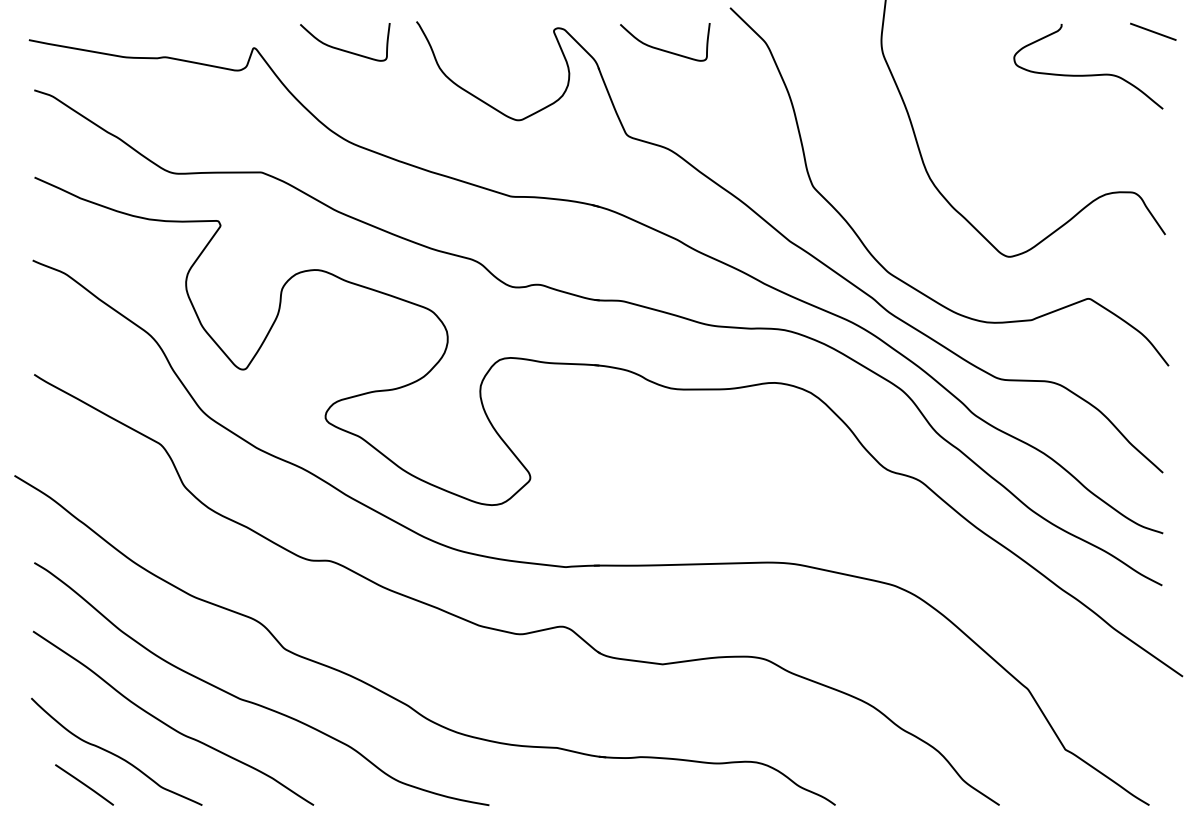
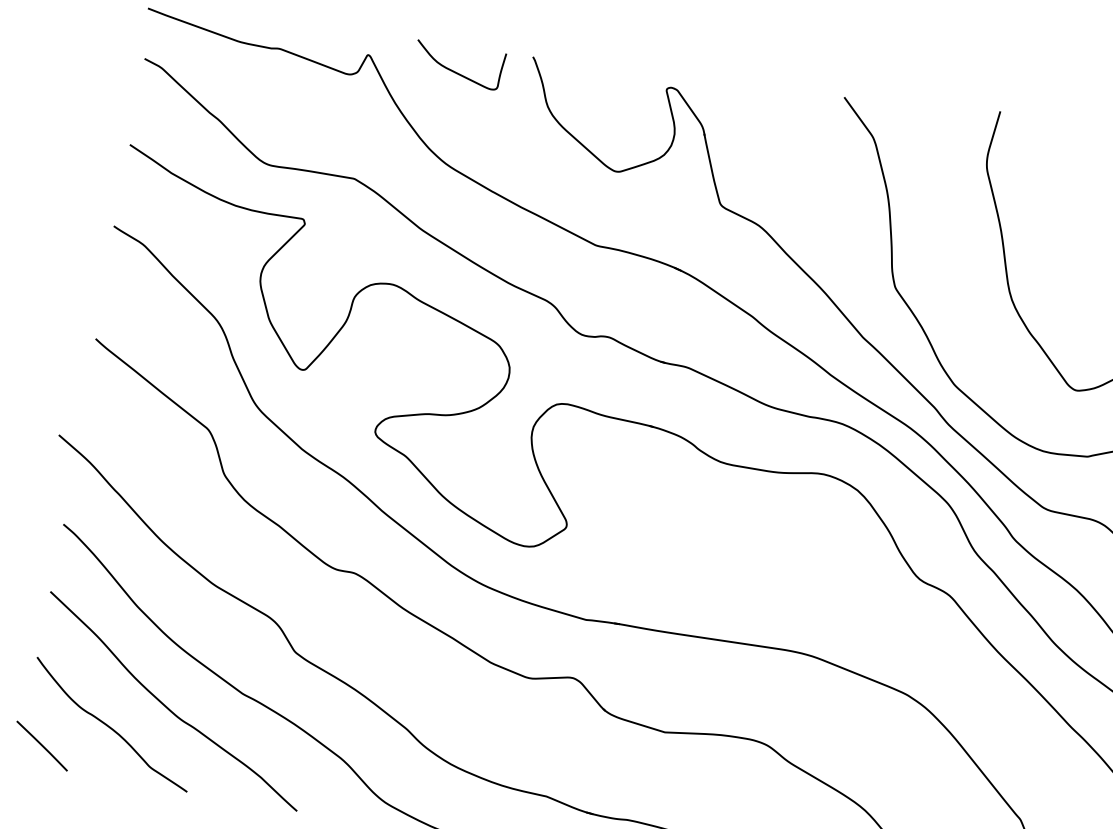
curve: (664, 49) -> (772, 126), removed
line: (84, 784) -> (42, 745), moved

